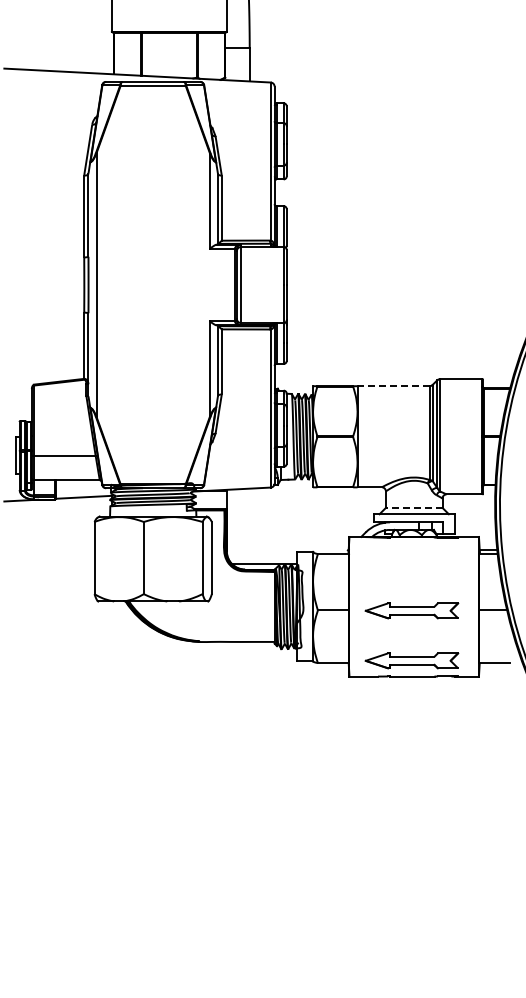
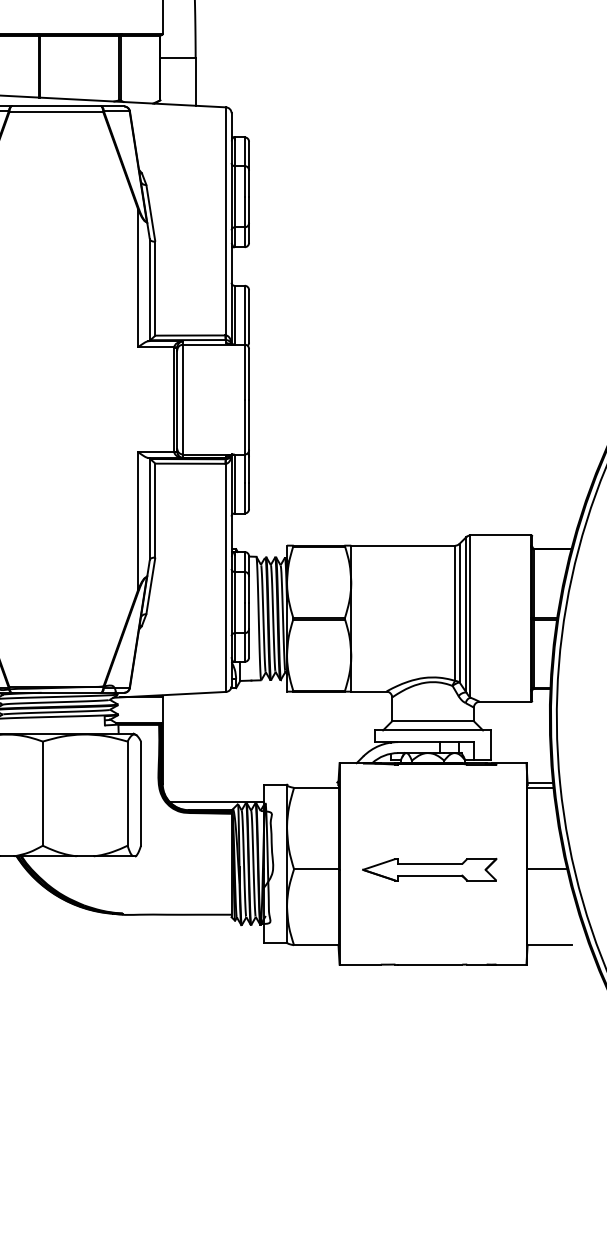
line: (393, 386) -> (403, 546), dashed -> solid
line: (413, 507) -> (432, 720), dashed -> solid
part: (411, 660) -> (429, 941), removed

